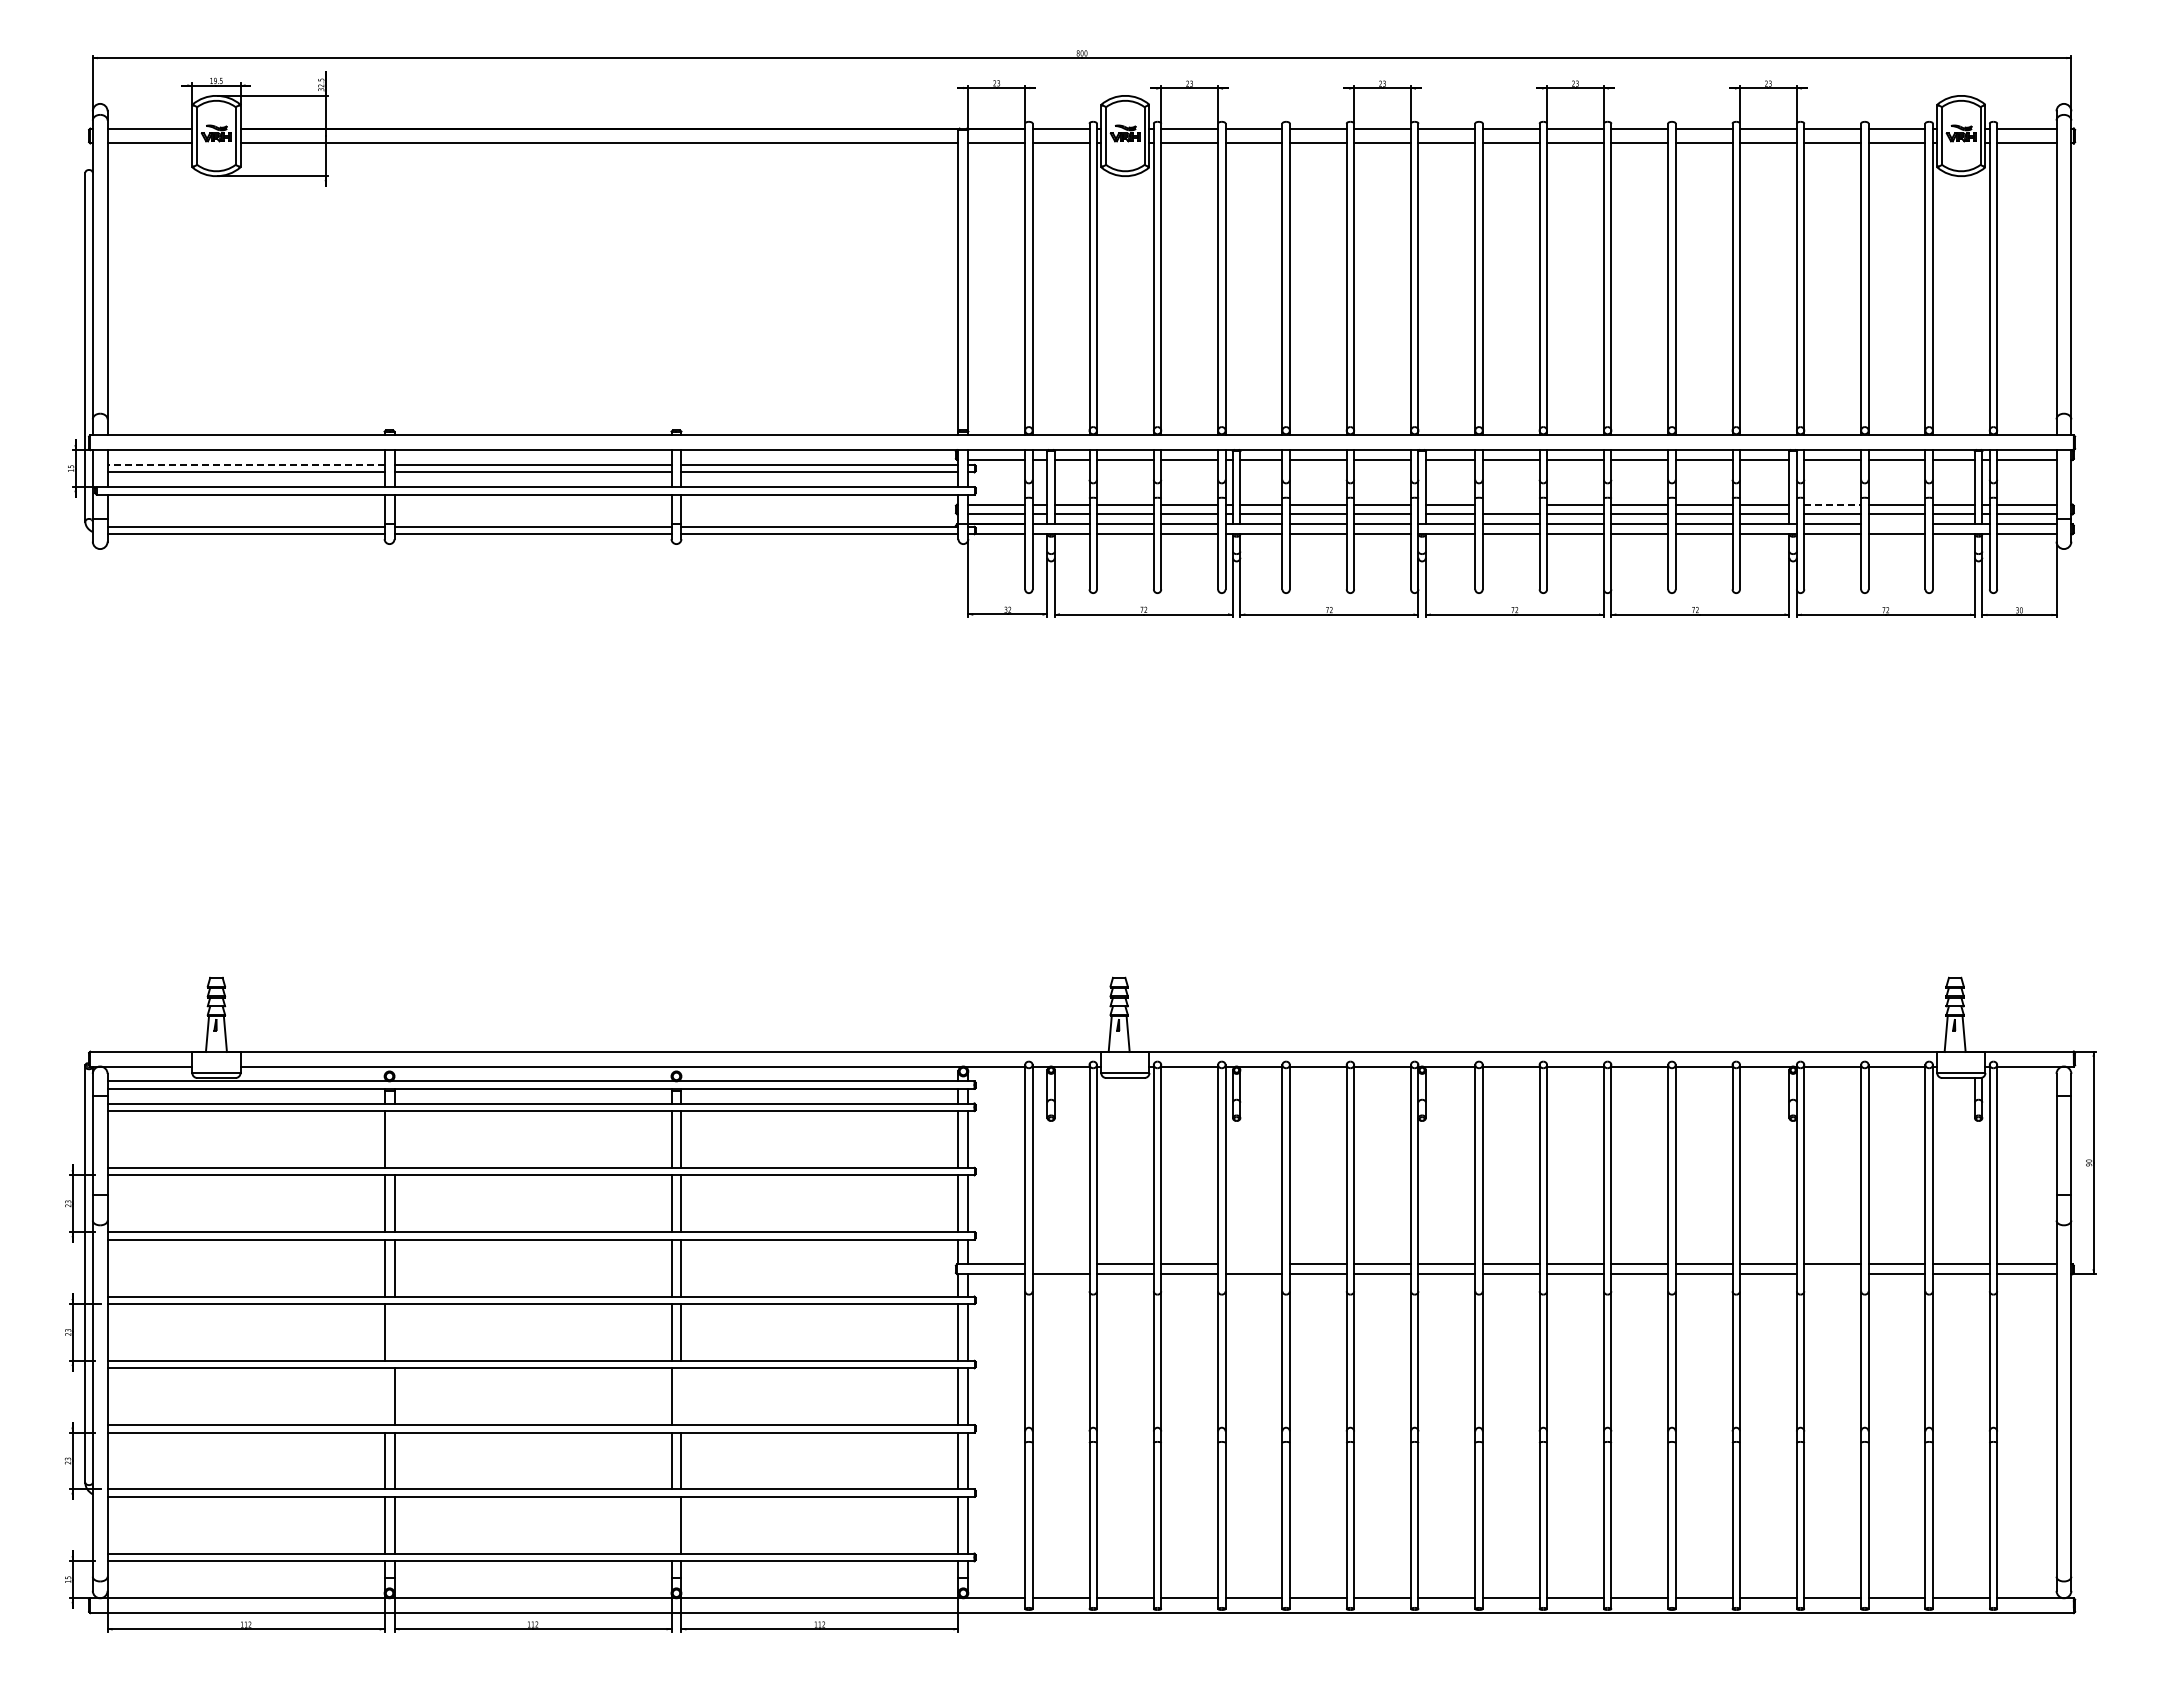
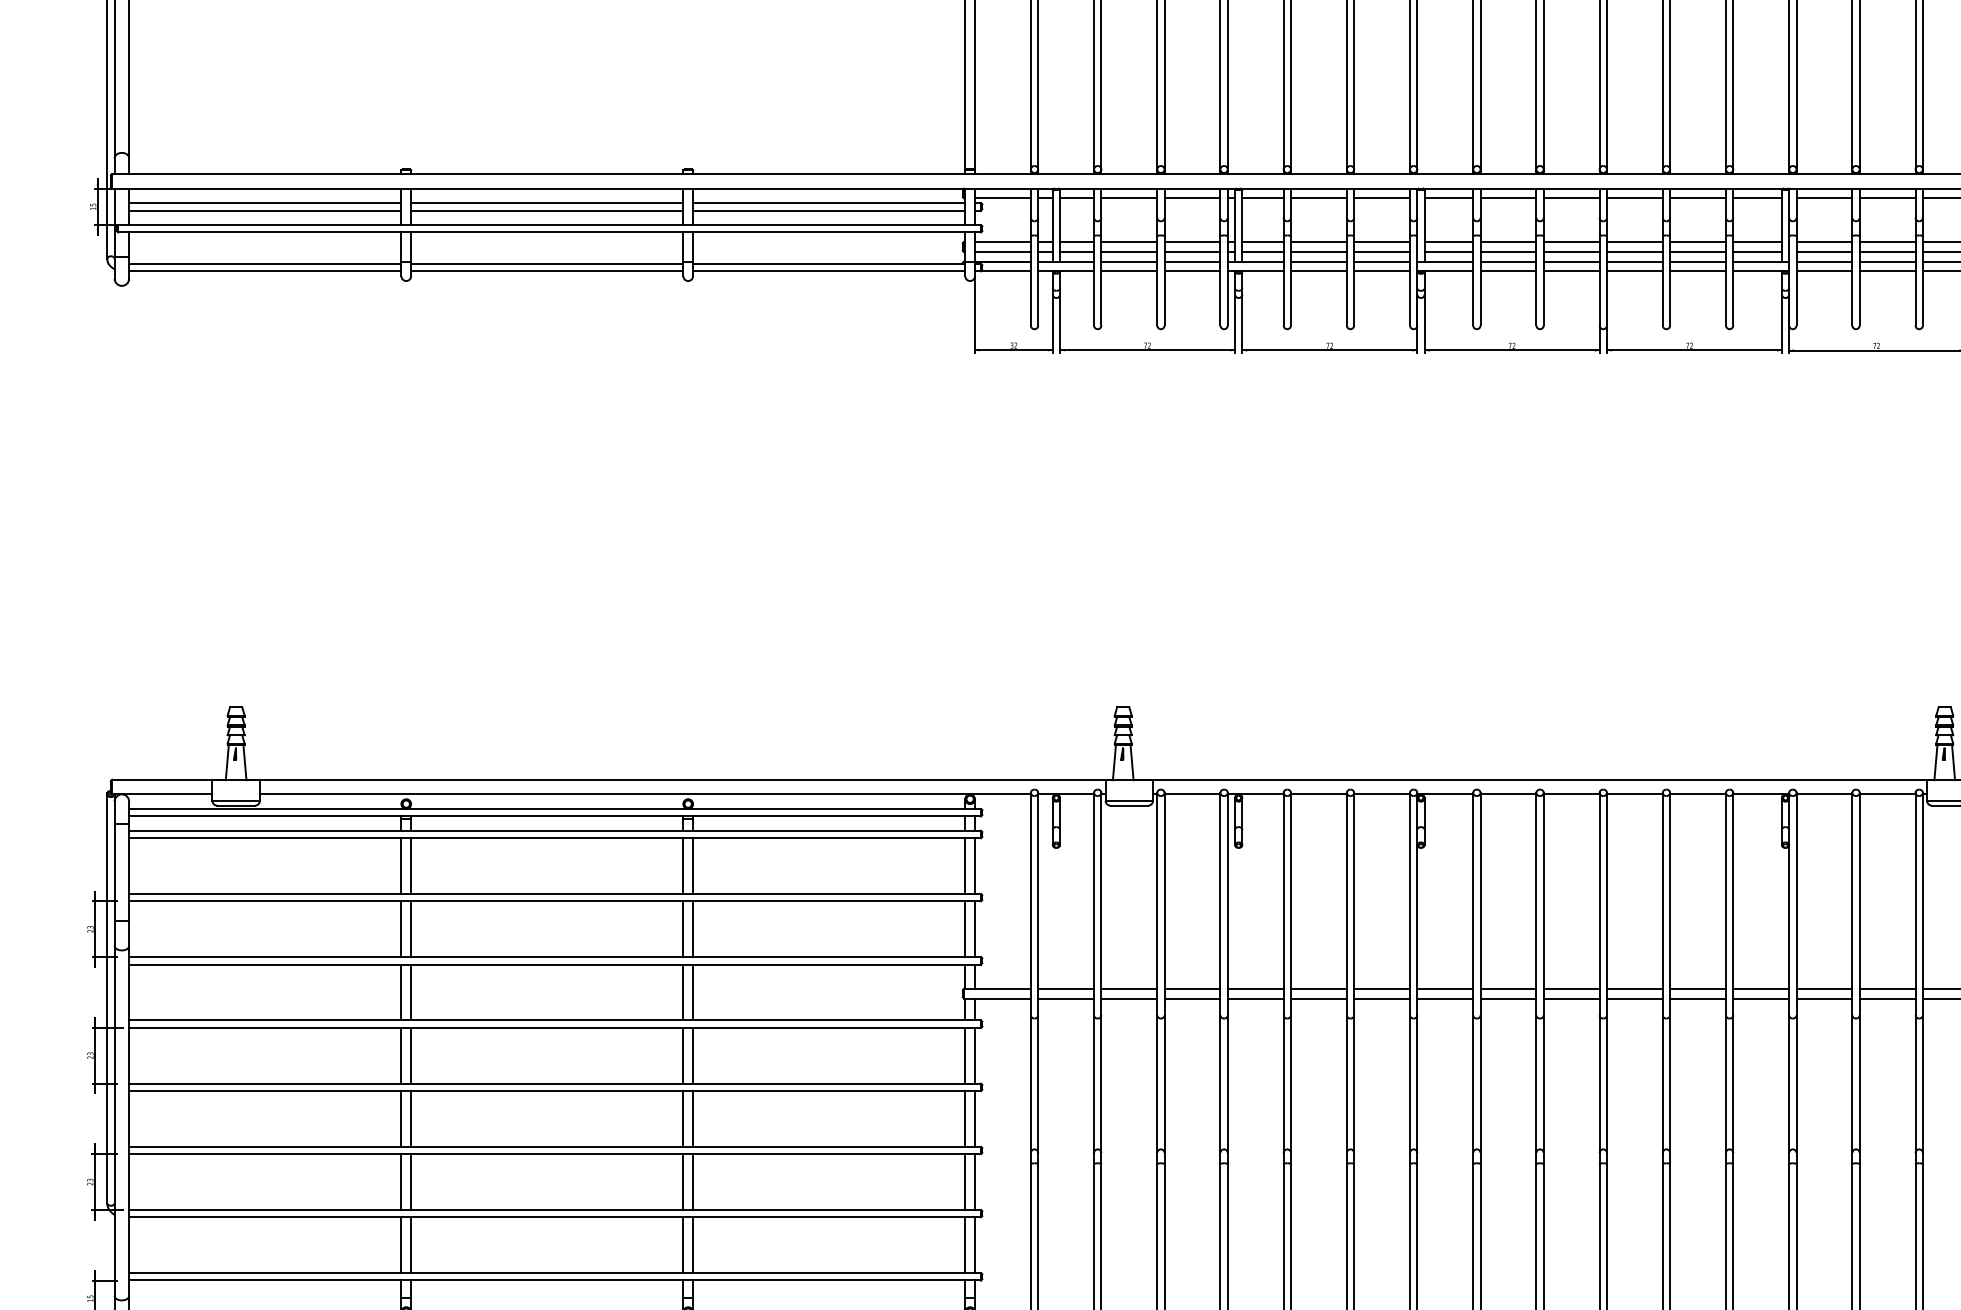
line: (246, 464) -> (265, 202), dashed -> solid
line: (1510, 504) -> (1507, 242), added
line: (1833, 504) -> (1825, 242), dashed -> solid
line: (1896, 524) -> (1887, 261), added
line: (394, 1139) -> (411, 866), added
line: (1060, 1264) -> (1065, 988), added
line: (1253, 1264) -> (1255, 988), added
line: (1832, 1274) -> (1824, 998), added
line: (394, 1331) -> (411, 1054), added
line: (384, 1396) -> (401, 1118), added
line: (681, 1396) -> (693, 1118), added
line: (671, 1524) -> (683, 1244), added

